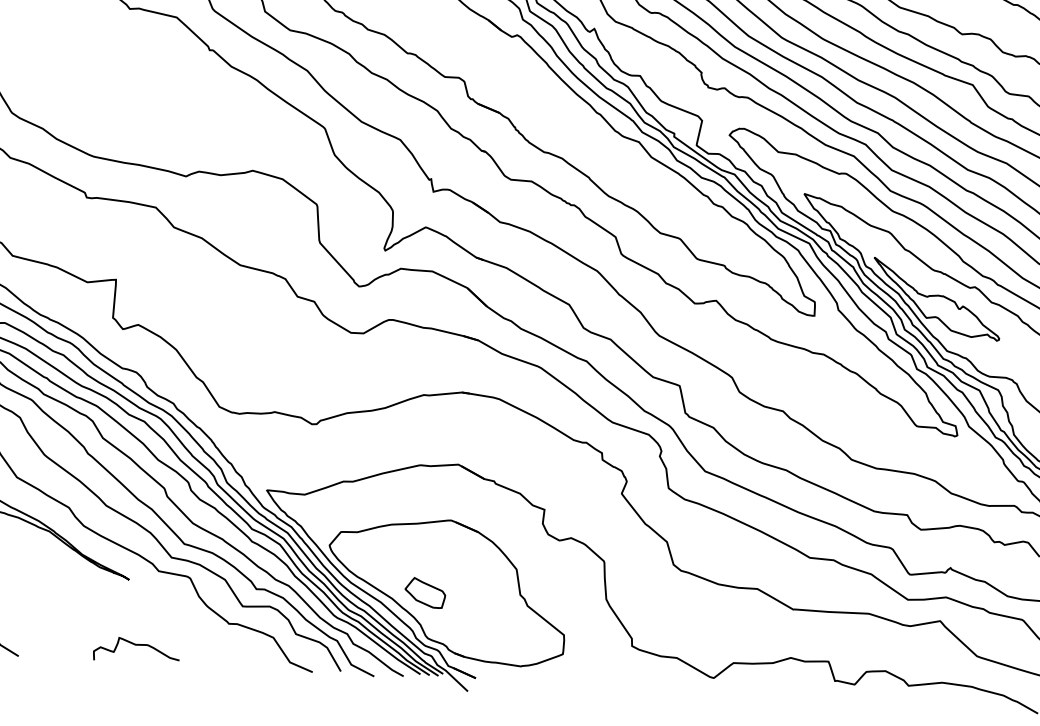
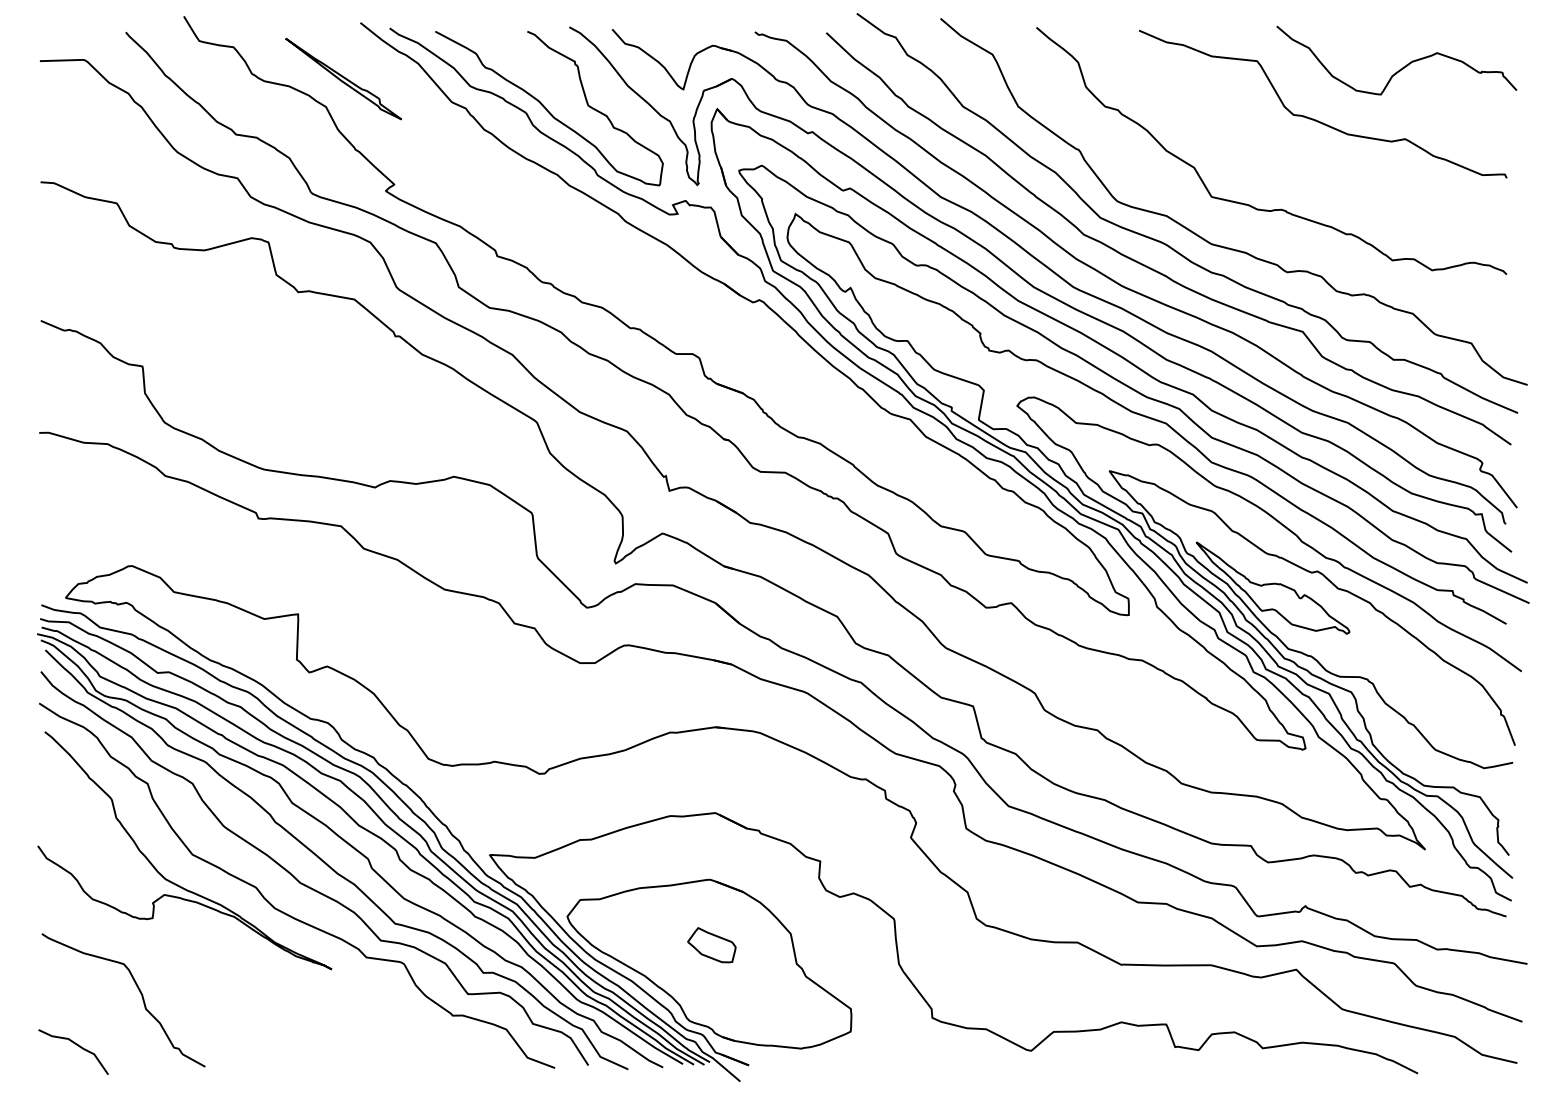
part: (425, 593) -> (711, 945), moved
curve: (136, 645) -> (344, 1046), removed

